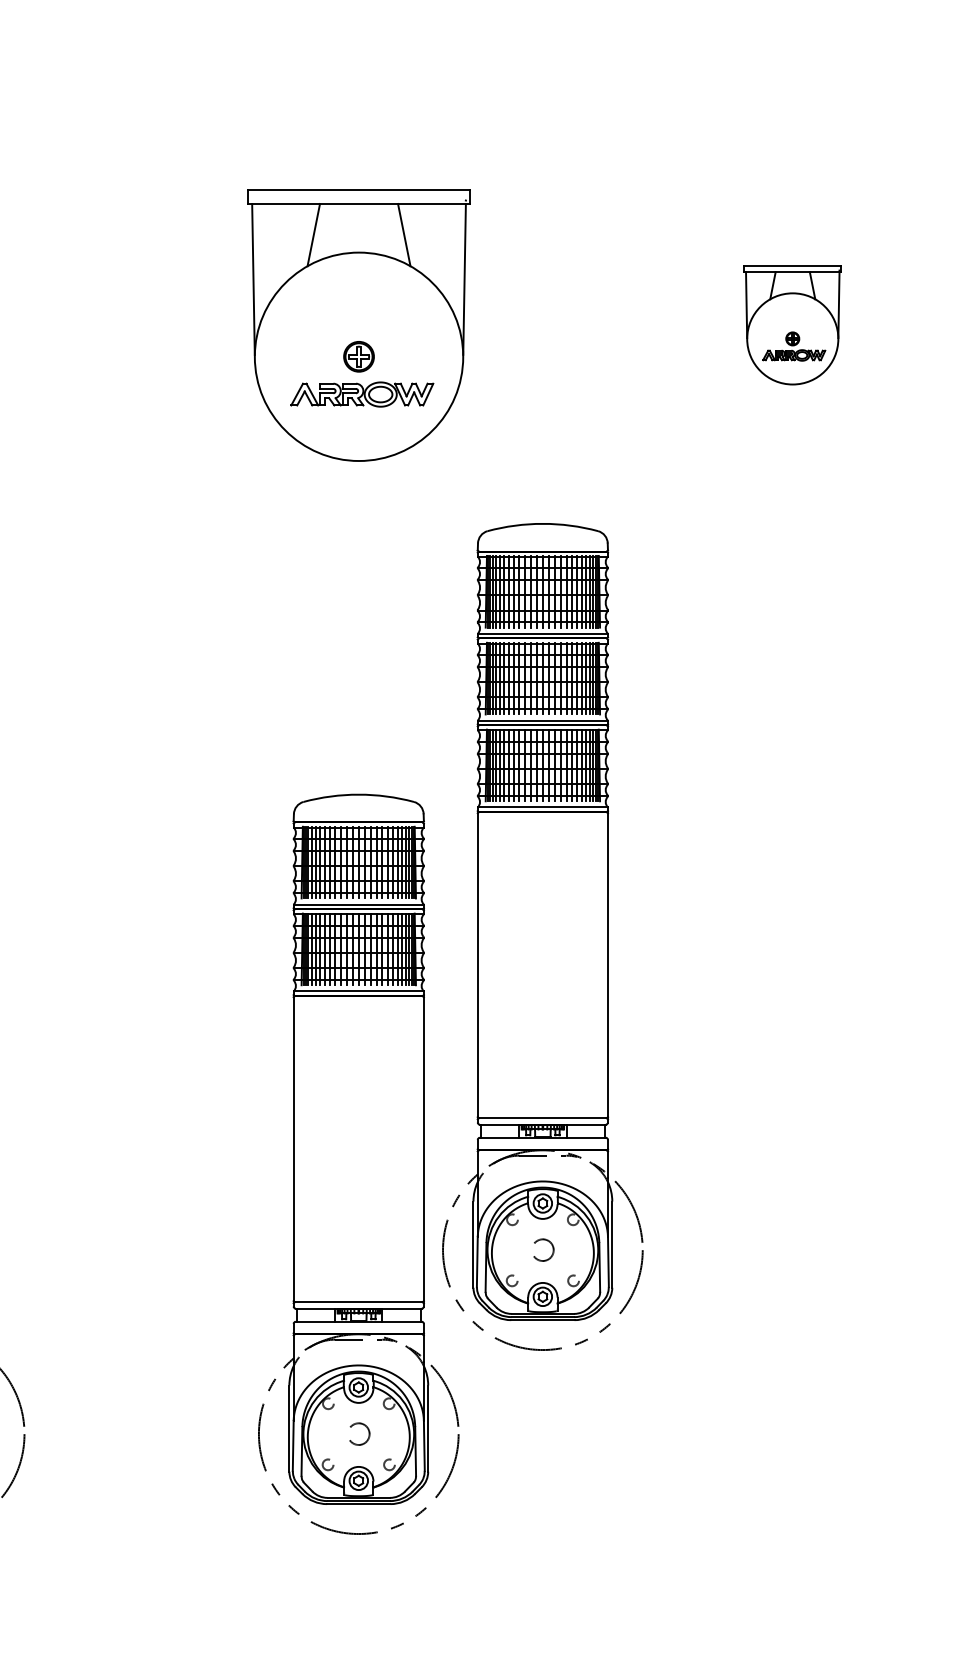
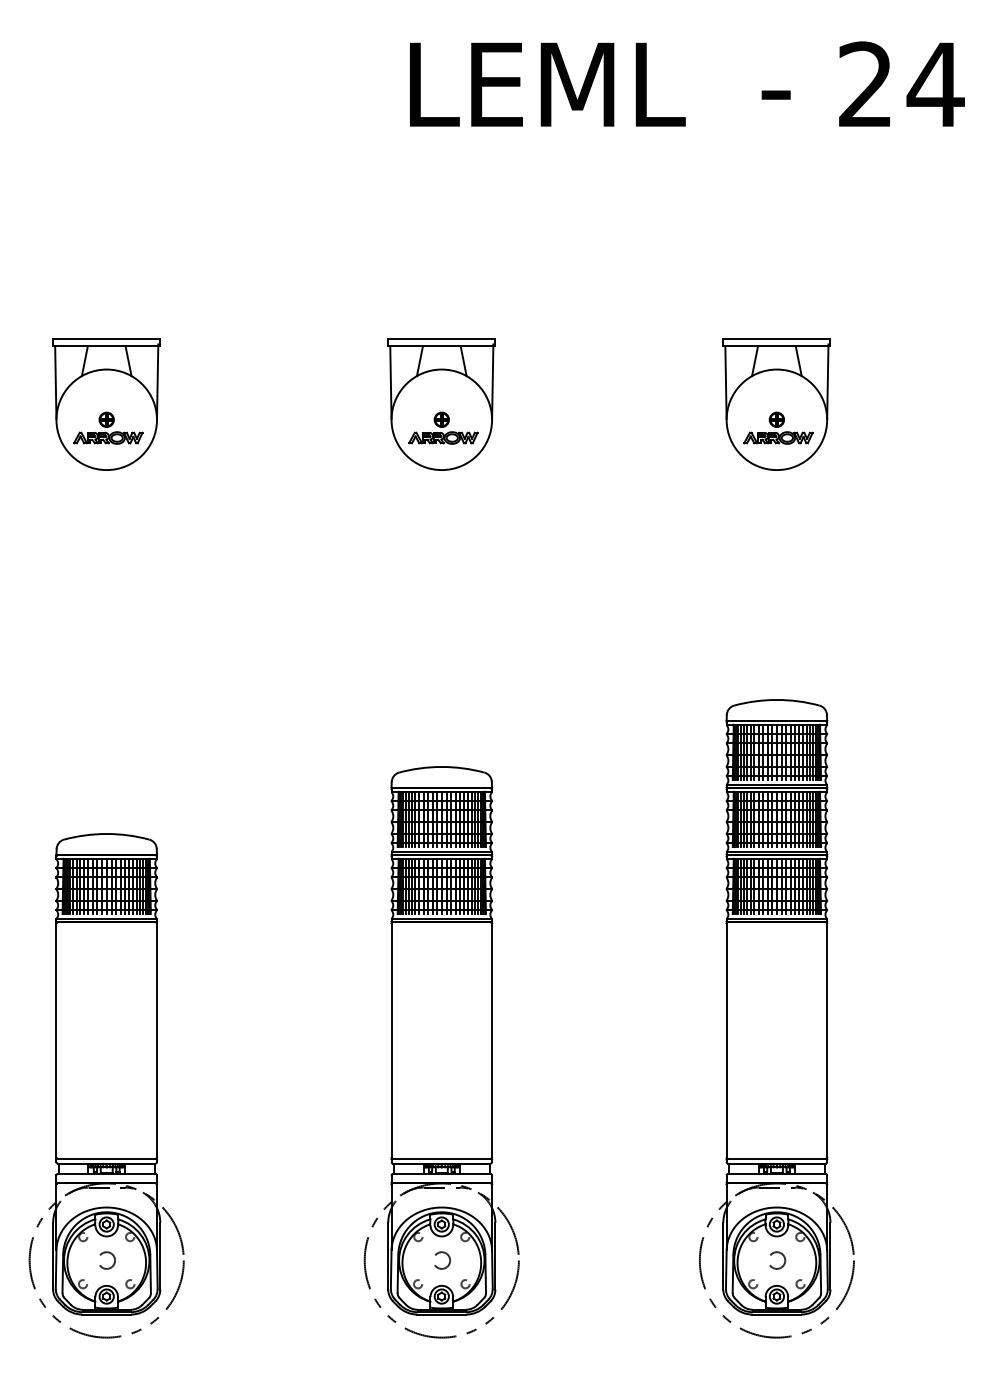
part: (358, 325) -> (441, 404), size x0.62
part: (792, 325) -> (776, 404), size x1.43
part: (542, 936) -> (776, 1018), moved

